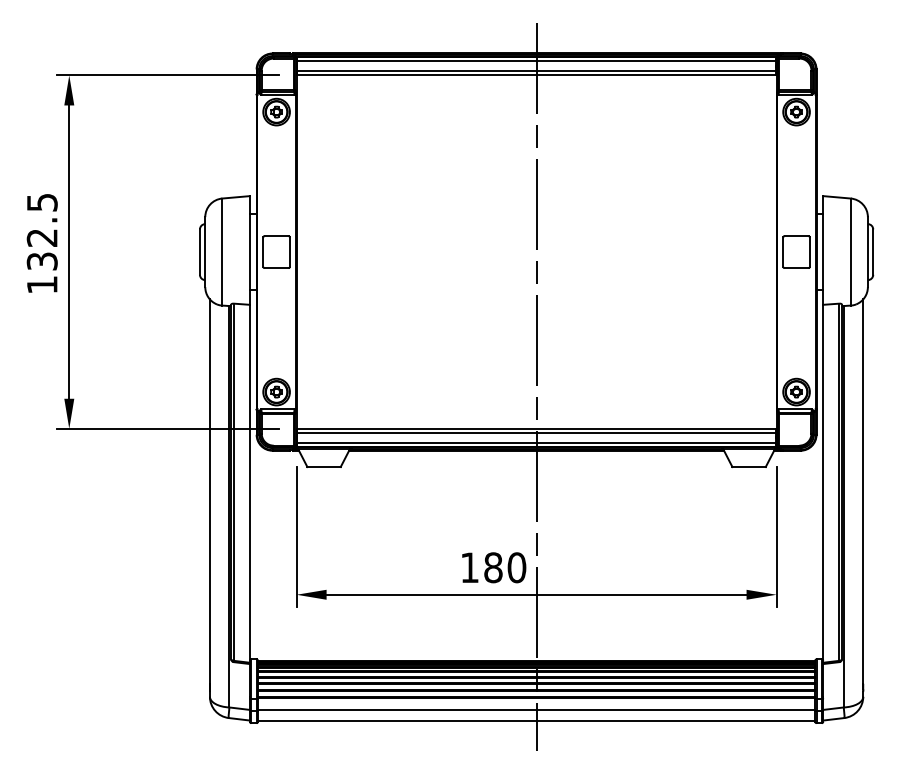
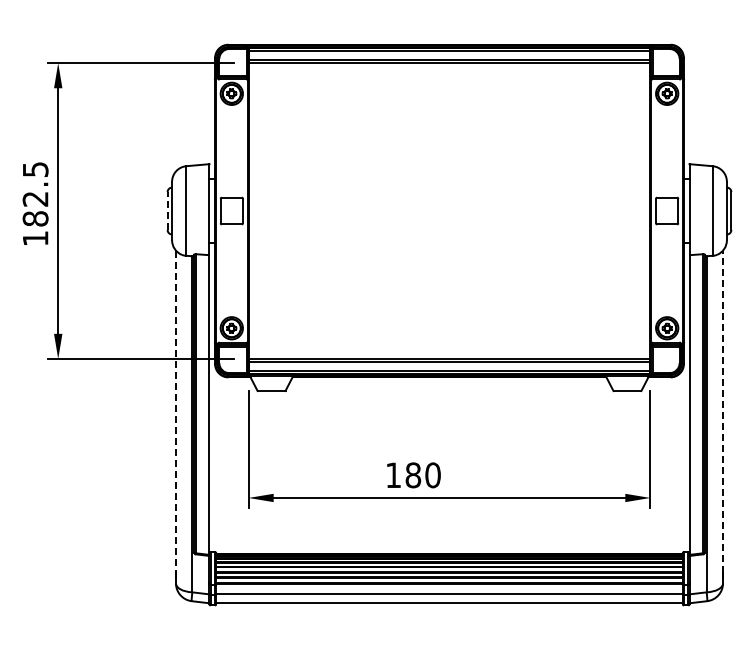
line: (199, 252) -> (167, 211), solid -> dashed
text: (42, 261) -> (35, 218), 132.5 -> 182.5
line: (536, 386) -> (449, 323), removed
line: (210, 491) -> (176, 411), solid -> dashed
line: (863, 491) -> (723, 411), solid -> dashed

